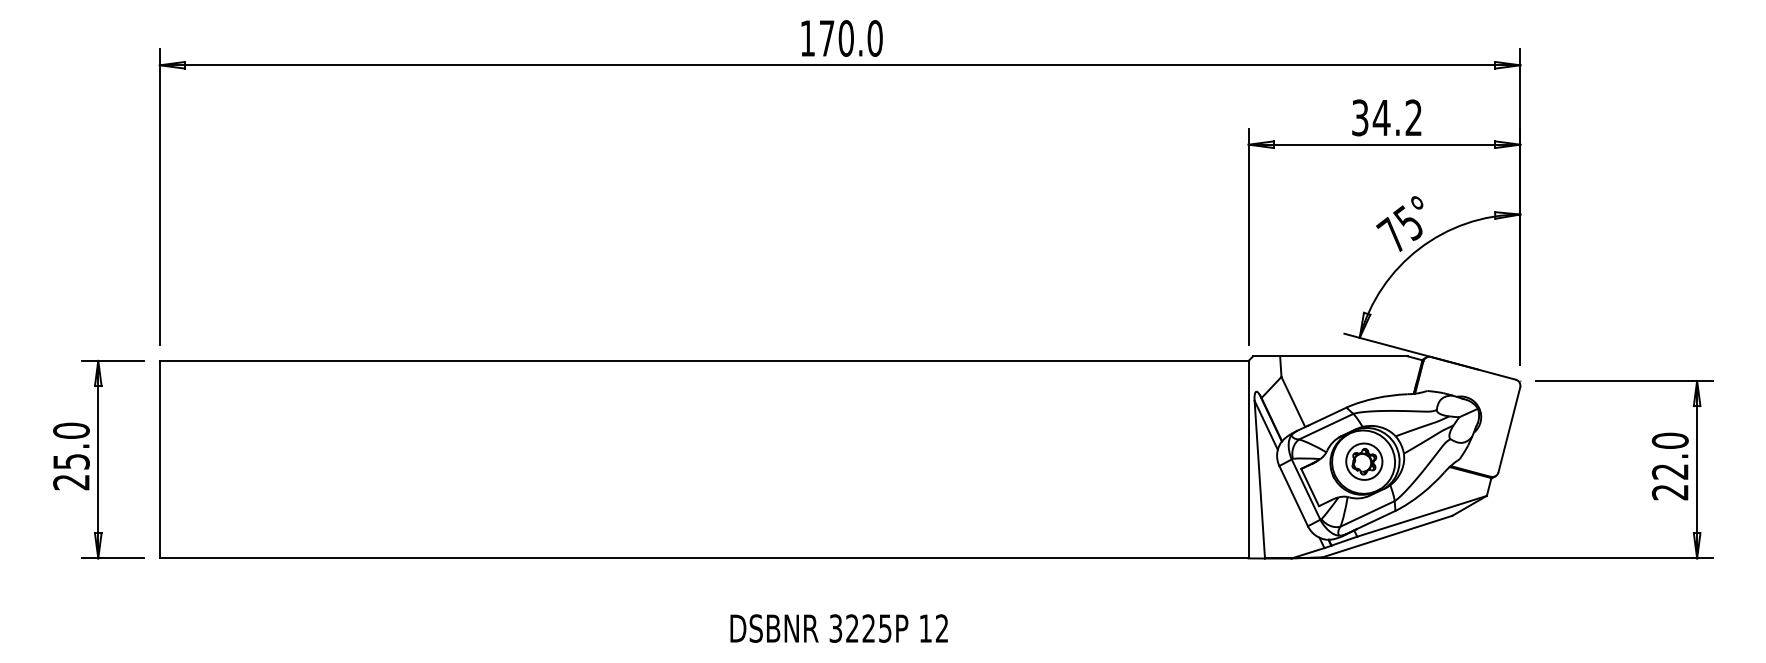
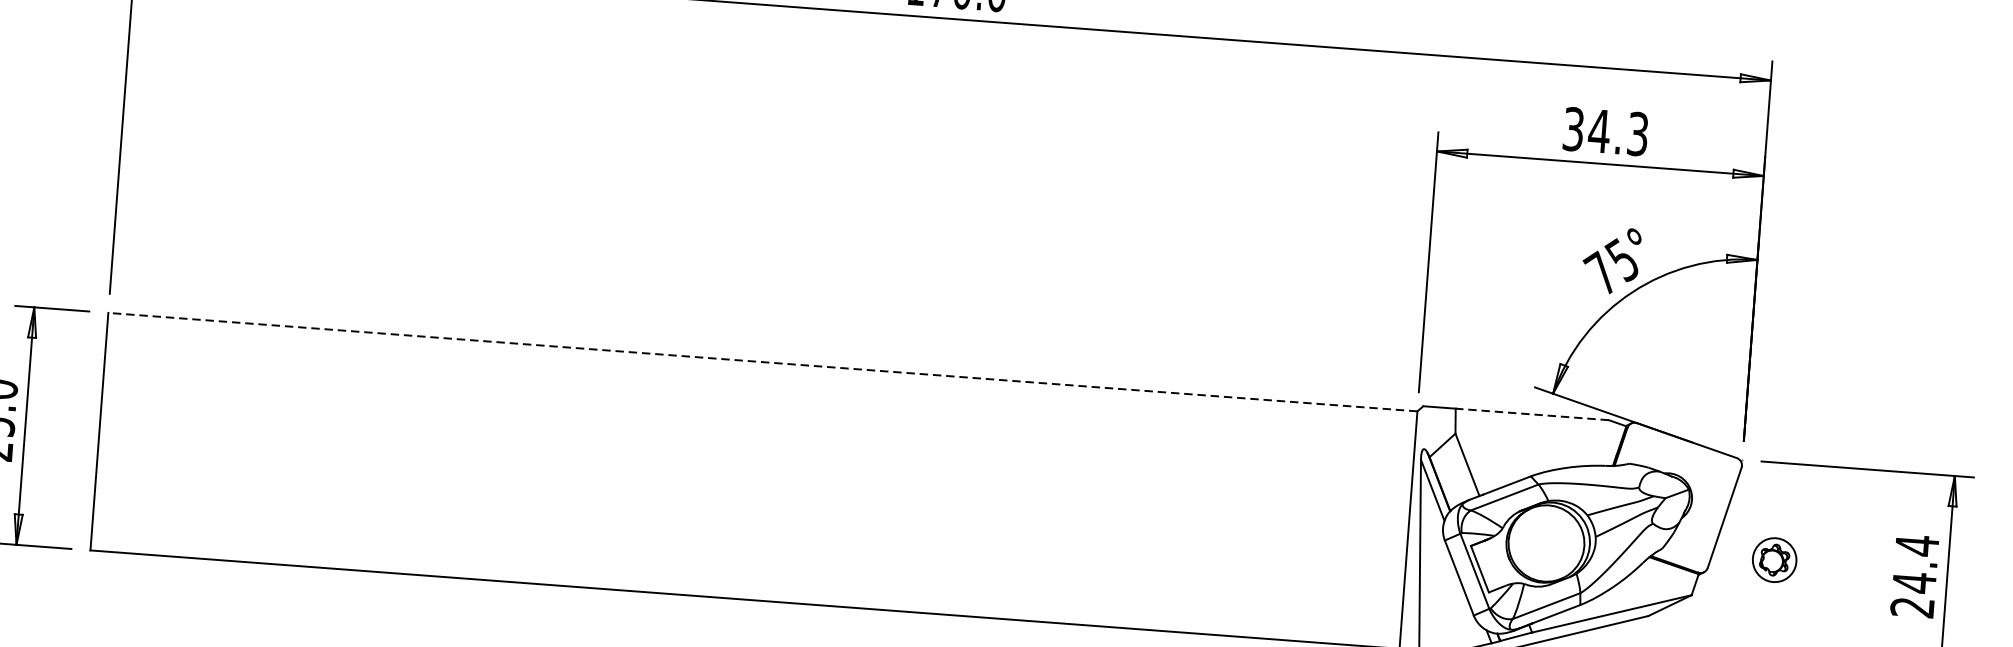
text: (1413, 117) -> (1637, 133), 34.2 -> 34.3
line: (1343, 356) -> (1531, 414), solid -> dashed
line: (703, 360) -> (762, 361), solid -> dashed
text: (1669, 456) -> (1914, 564), 22.0 -> 24.4
part: (1364, 461) -> (1774, 559), moved

